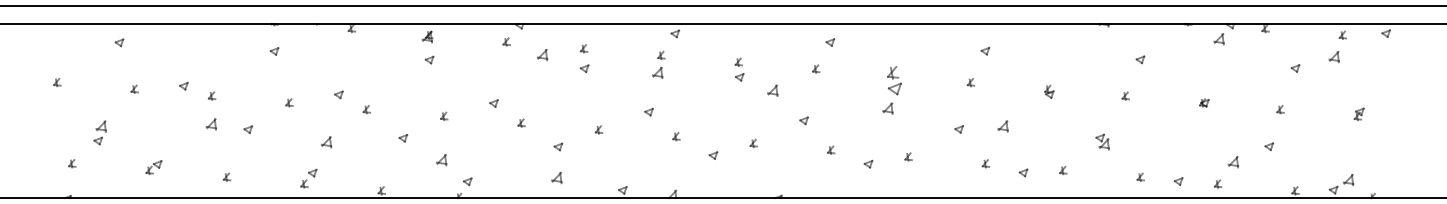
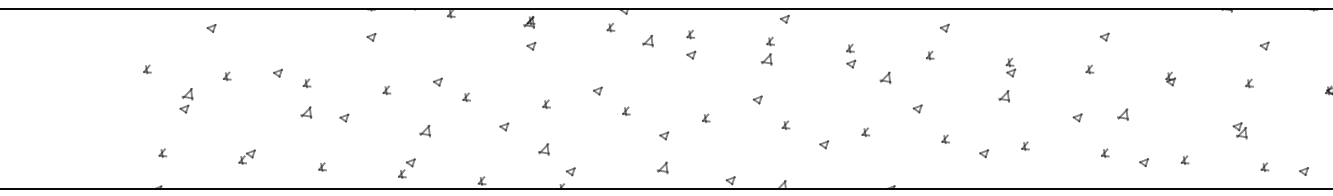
part: (894, 80) -> (1010, 67), size x0.62
part: (99, 132) -> (185, 100), moved
part: (1102, 141) -> (1239, 130), moved

